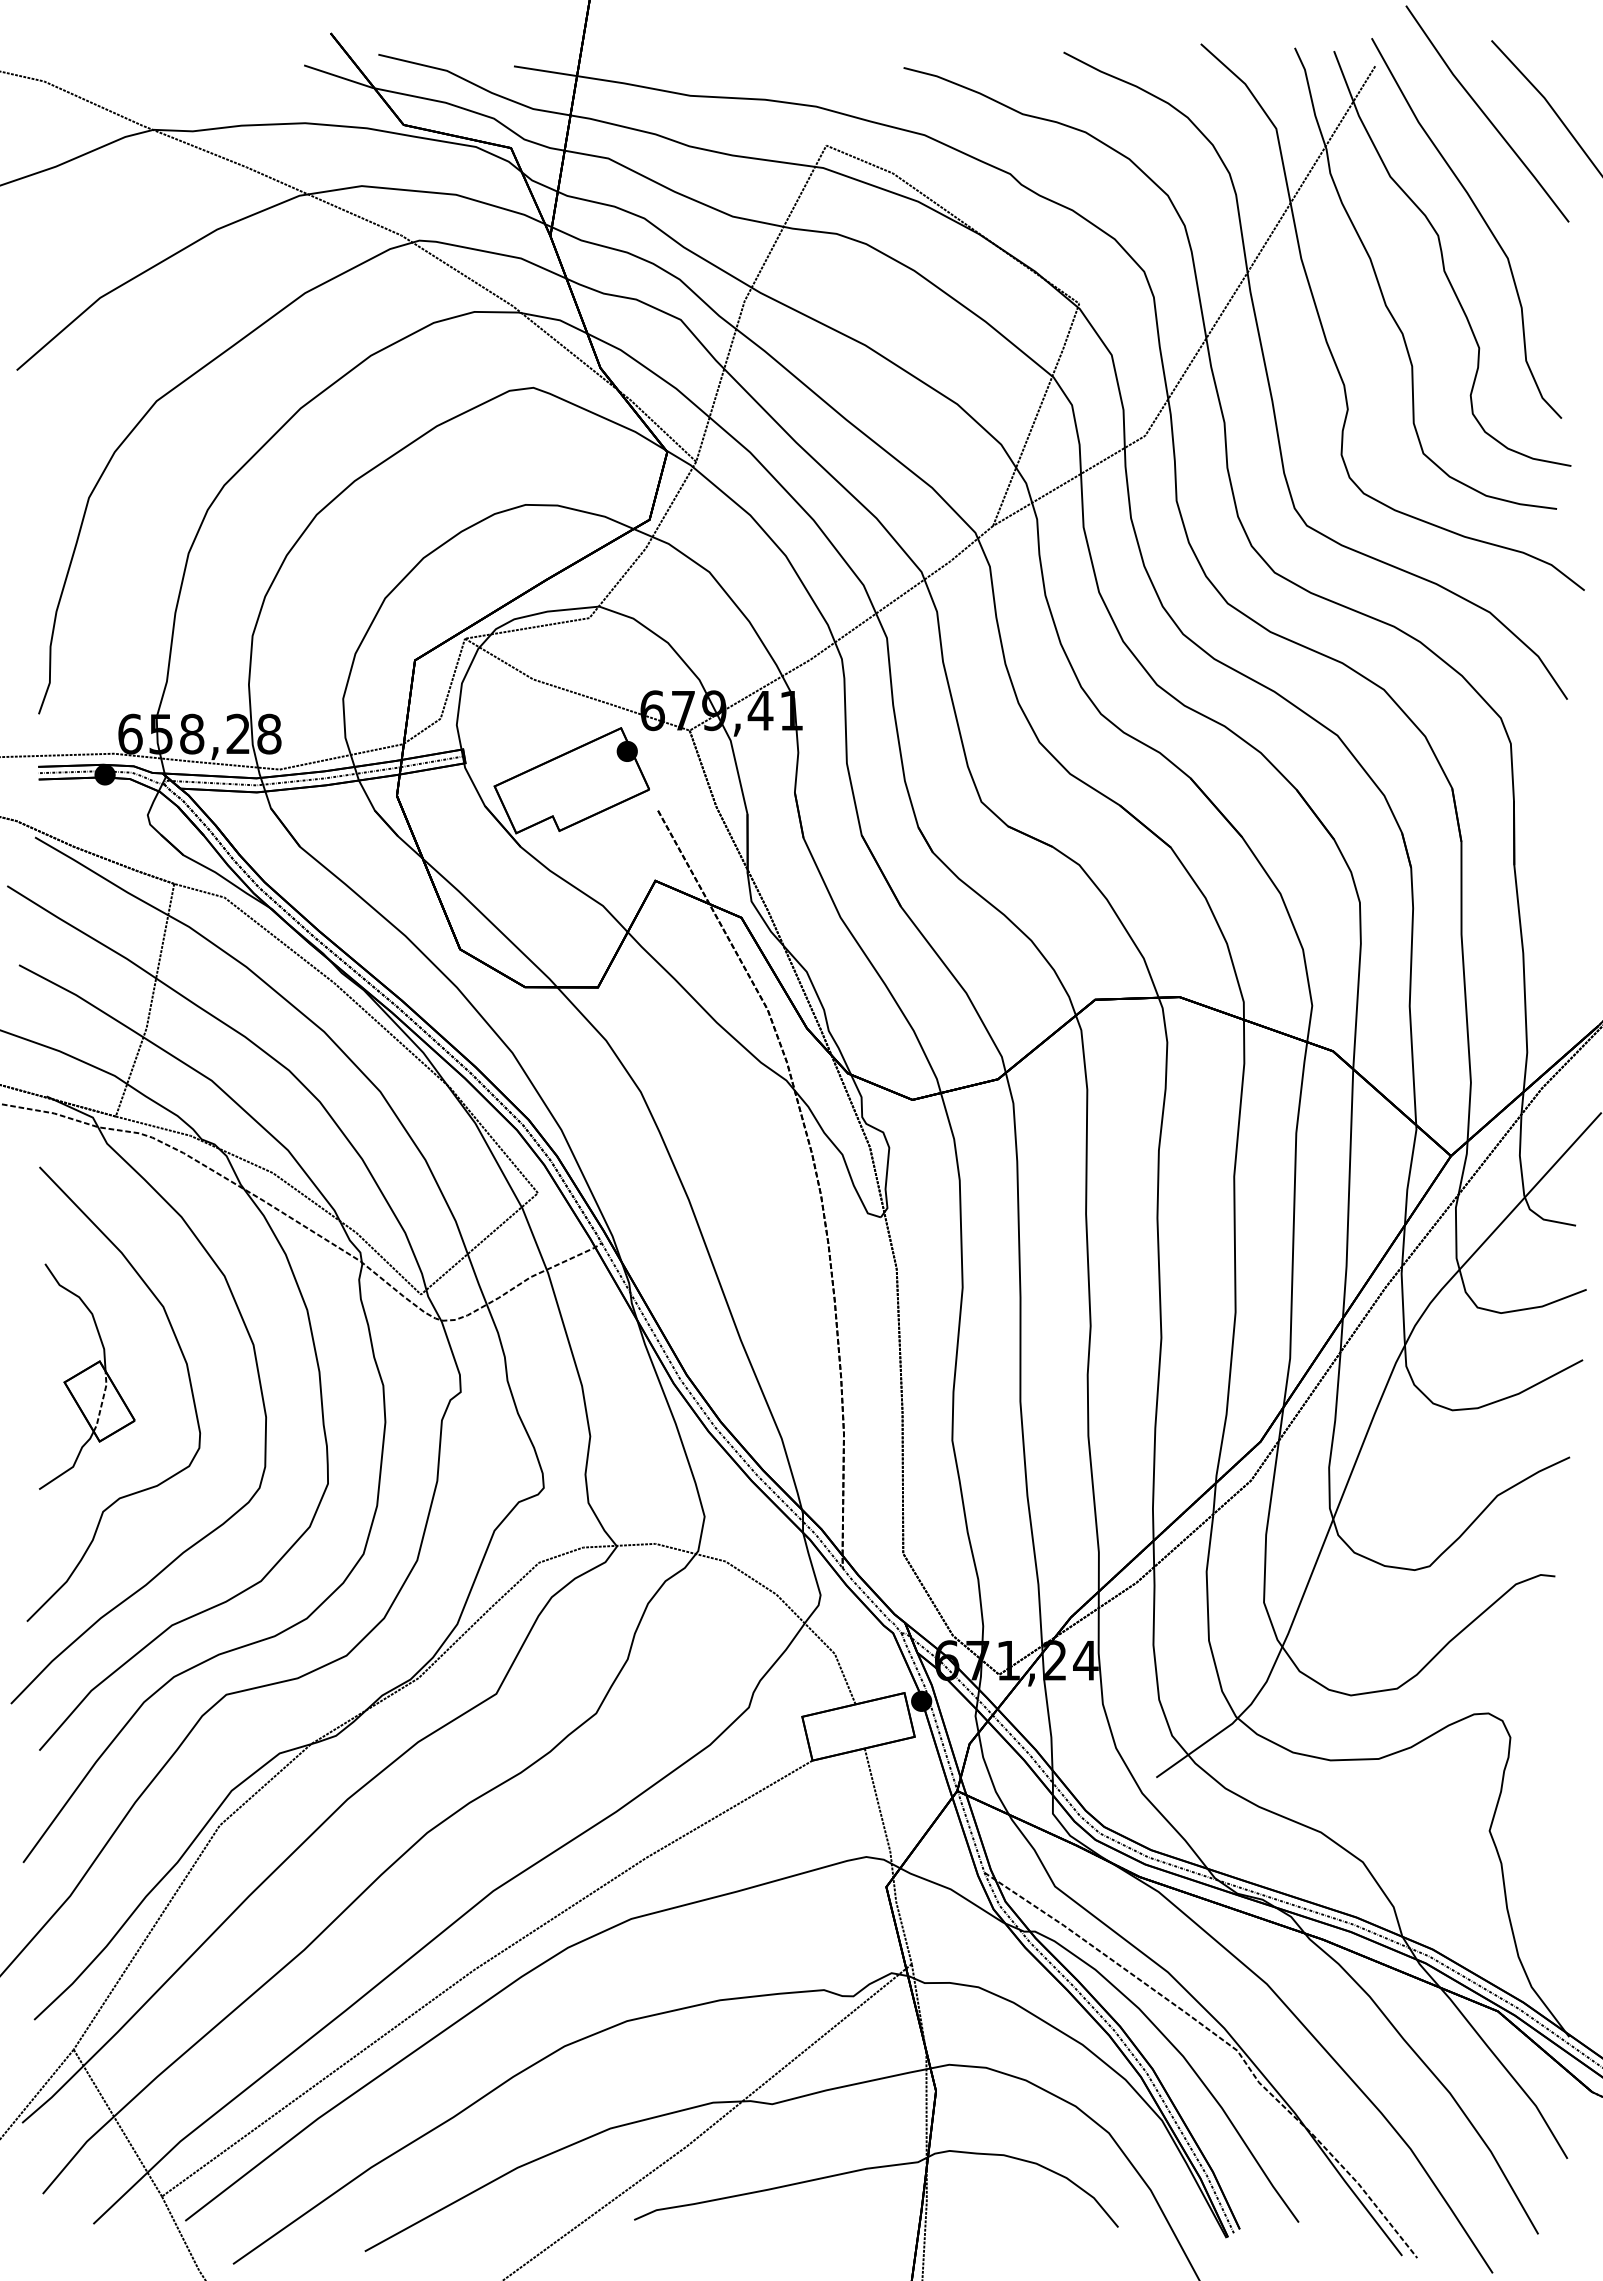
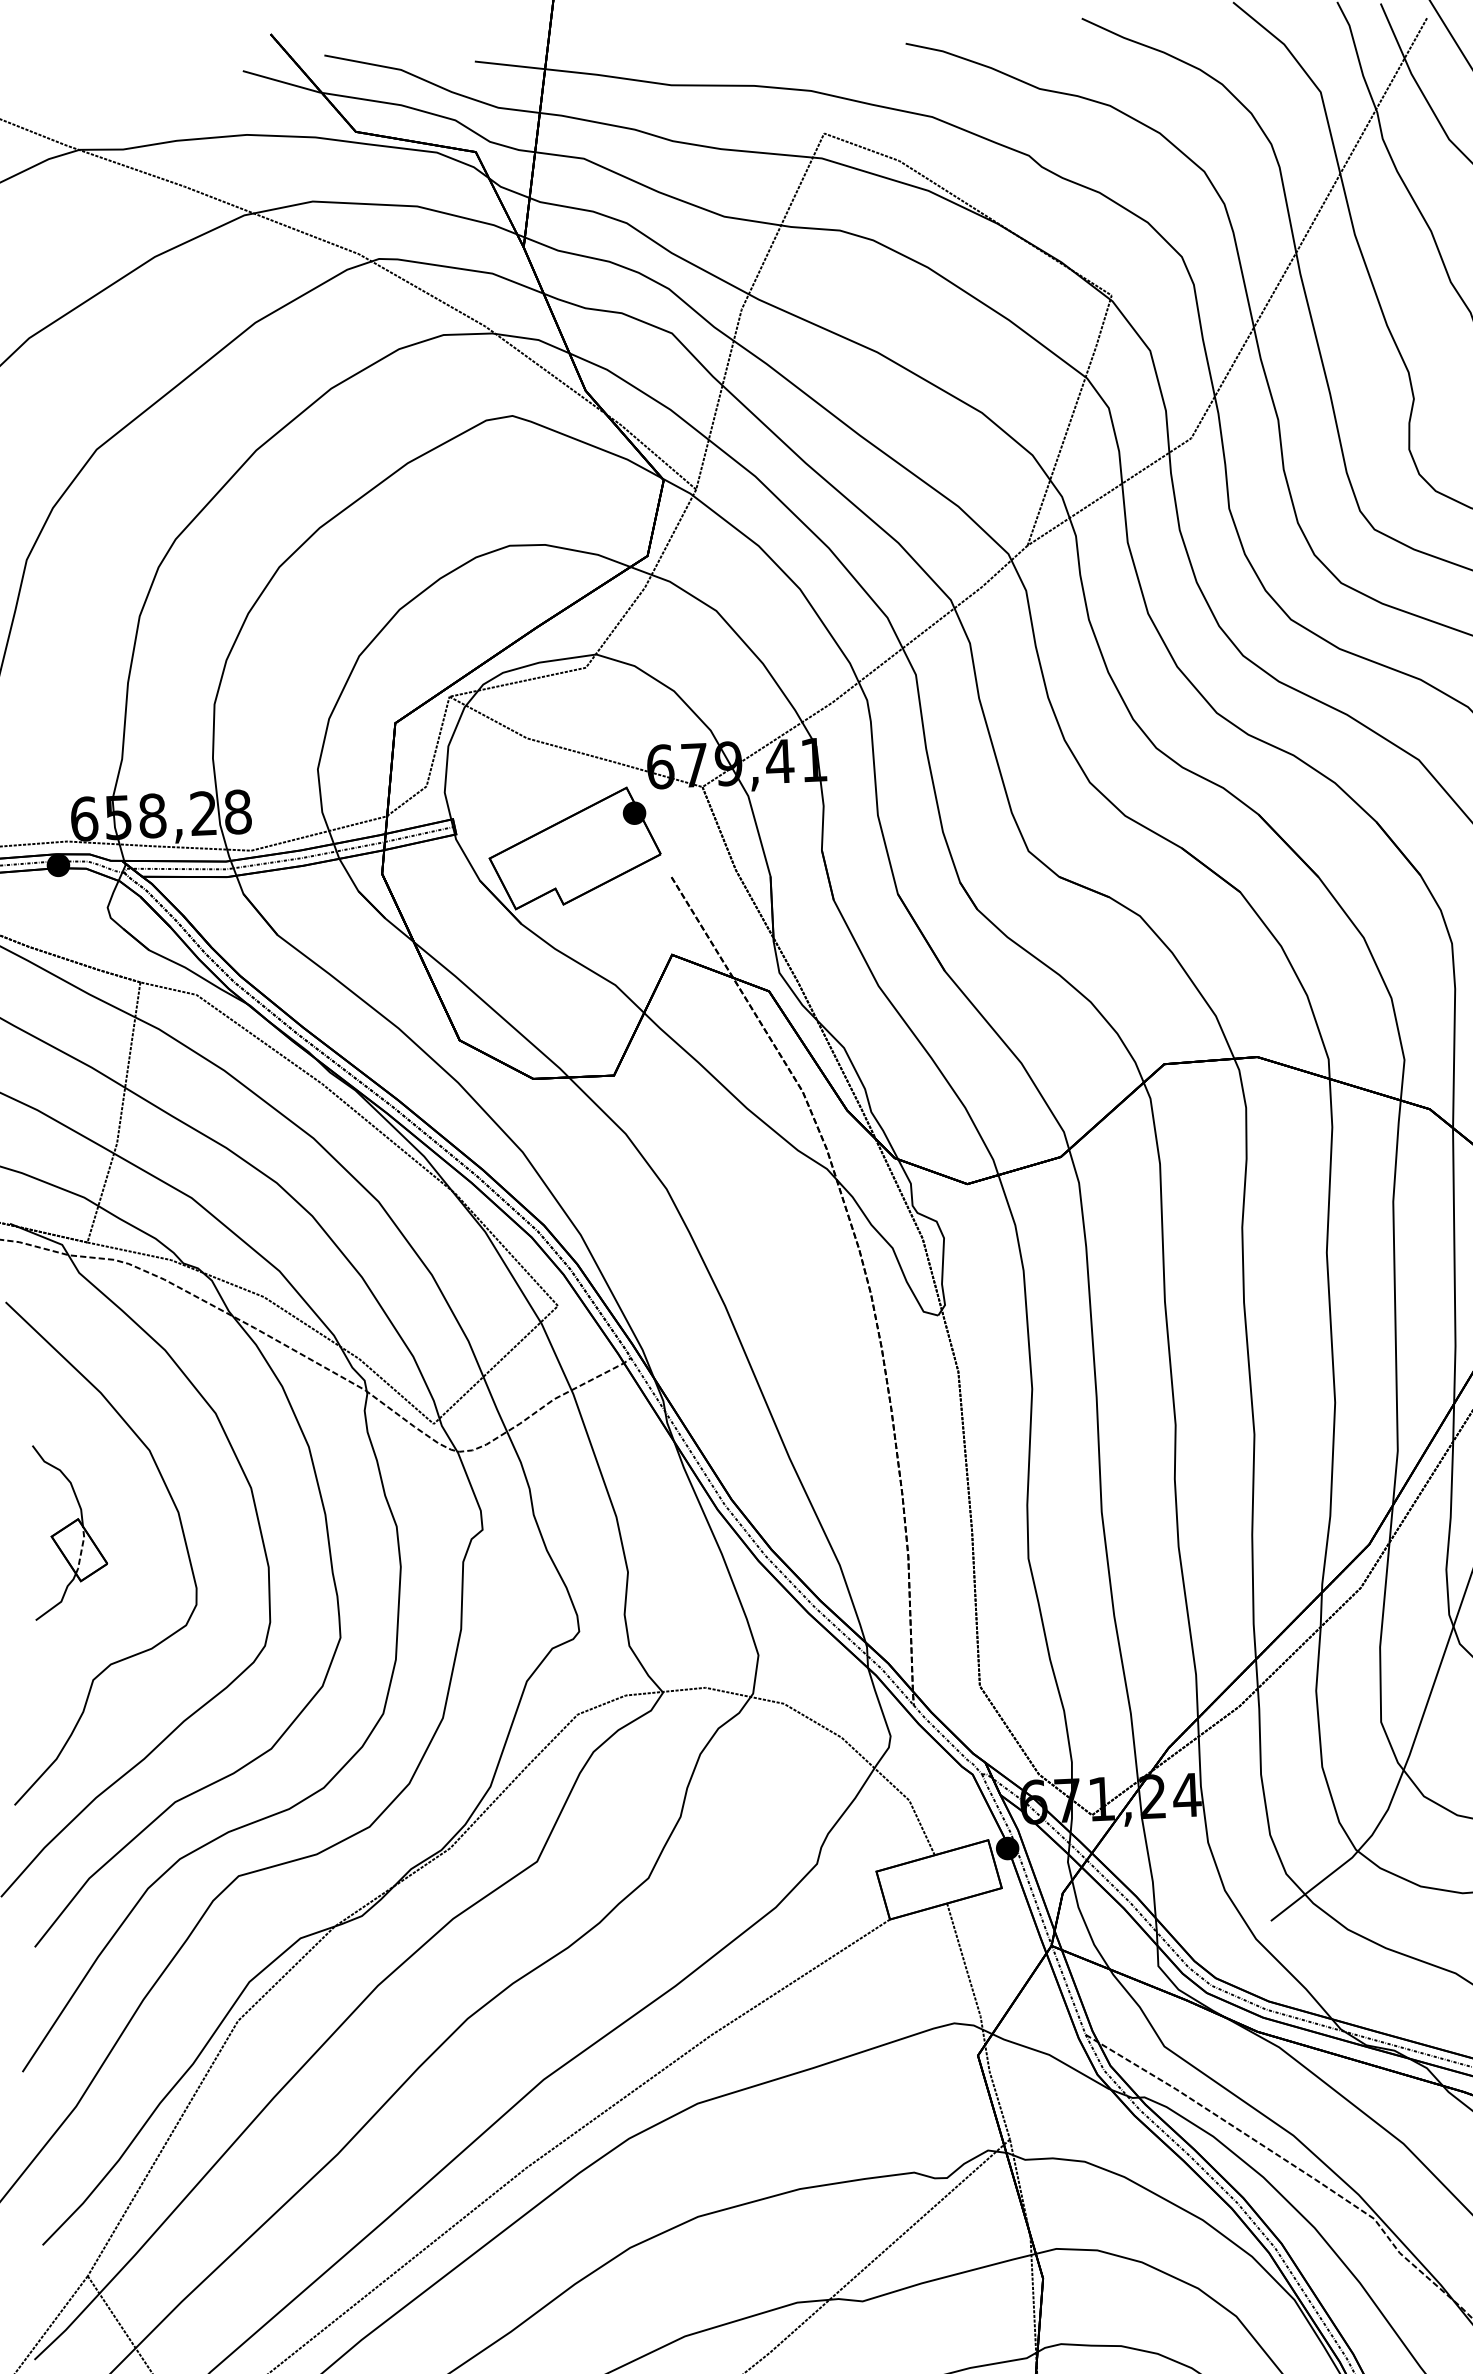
part: (87, 1376) -> (69, 1531), size x0.7

